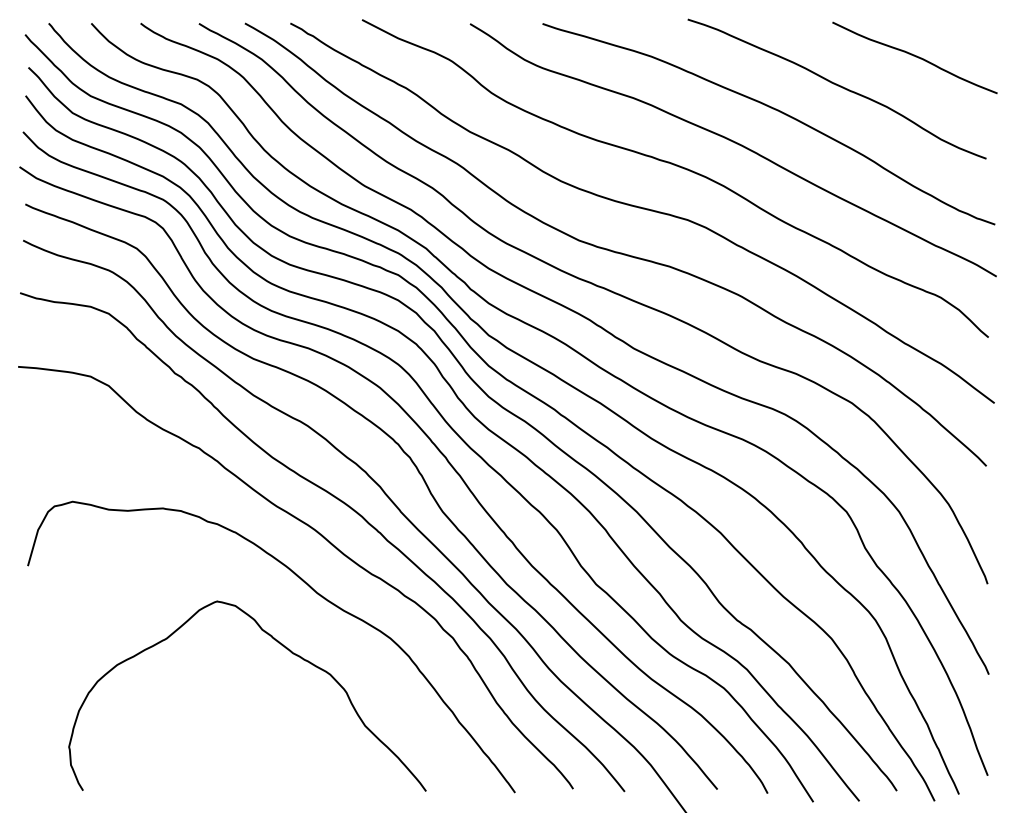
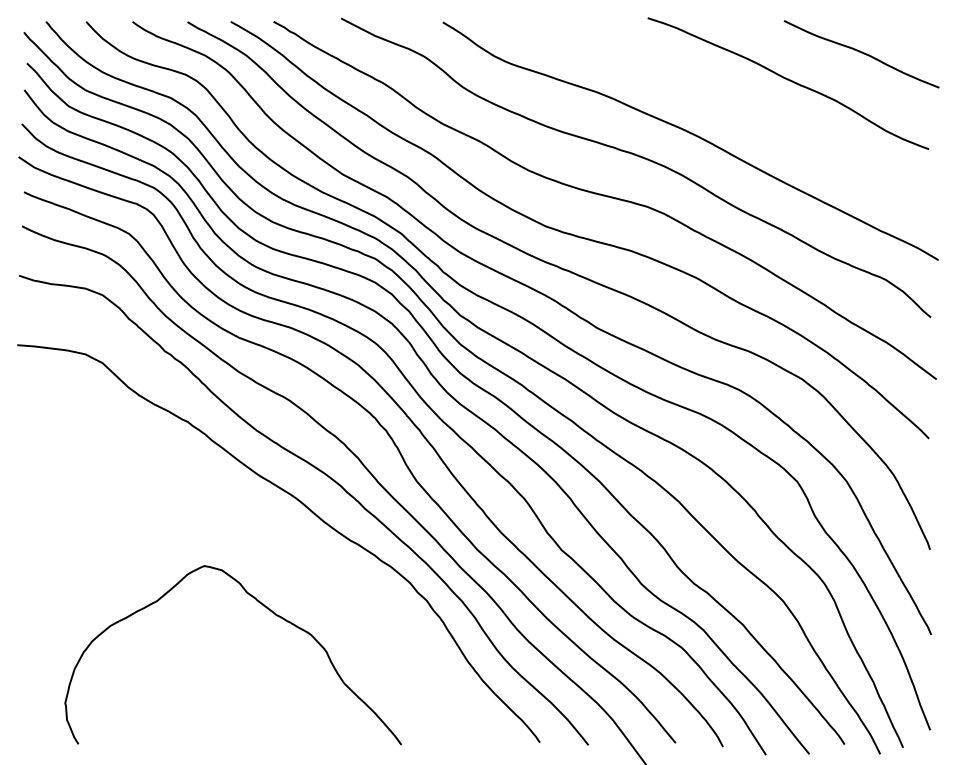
curve: (776, 111) -> (731, 104), removed
curve: (316, 594) -> (298, 559), removed

